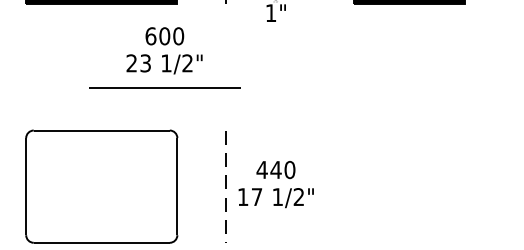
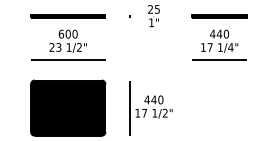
part: (165, 57) -> (68, 44), moved
part: (409, 57) -> (219, 44), added
fill: (102, 185) -> (68, 107), added
line: (226, 187) -> (129, 108), dashed -> solid

